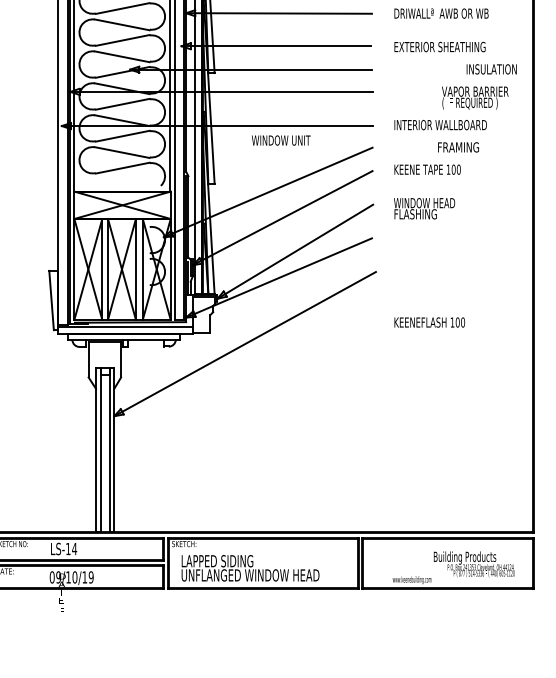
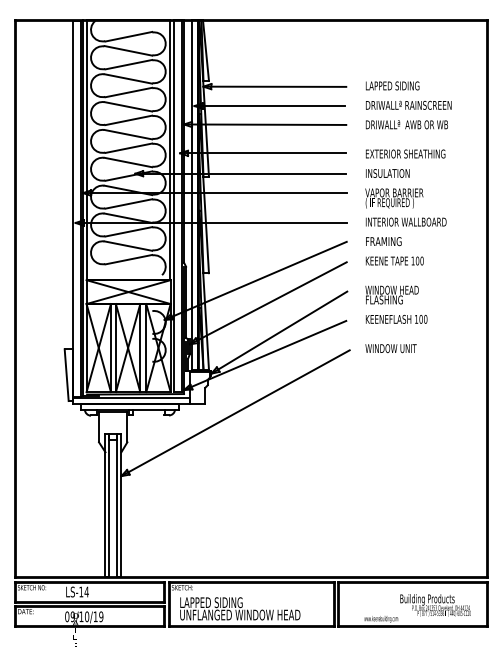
text: (491, 69) -> (387, 173), moved
text: (475, 98) -> (394, 198), moved
text: (280, 140) -> (390, 348), moved
text: (458, 147) -> (383, 241), moved
text: (429, 321) -> (396, 318), moved

